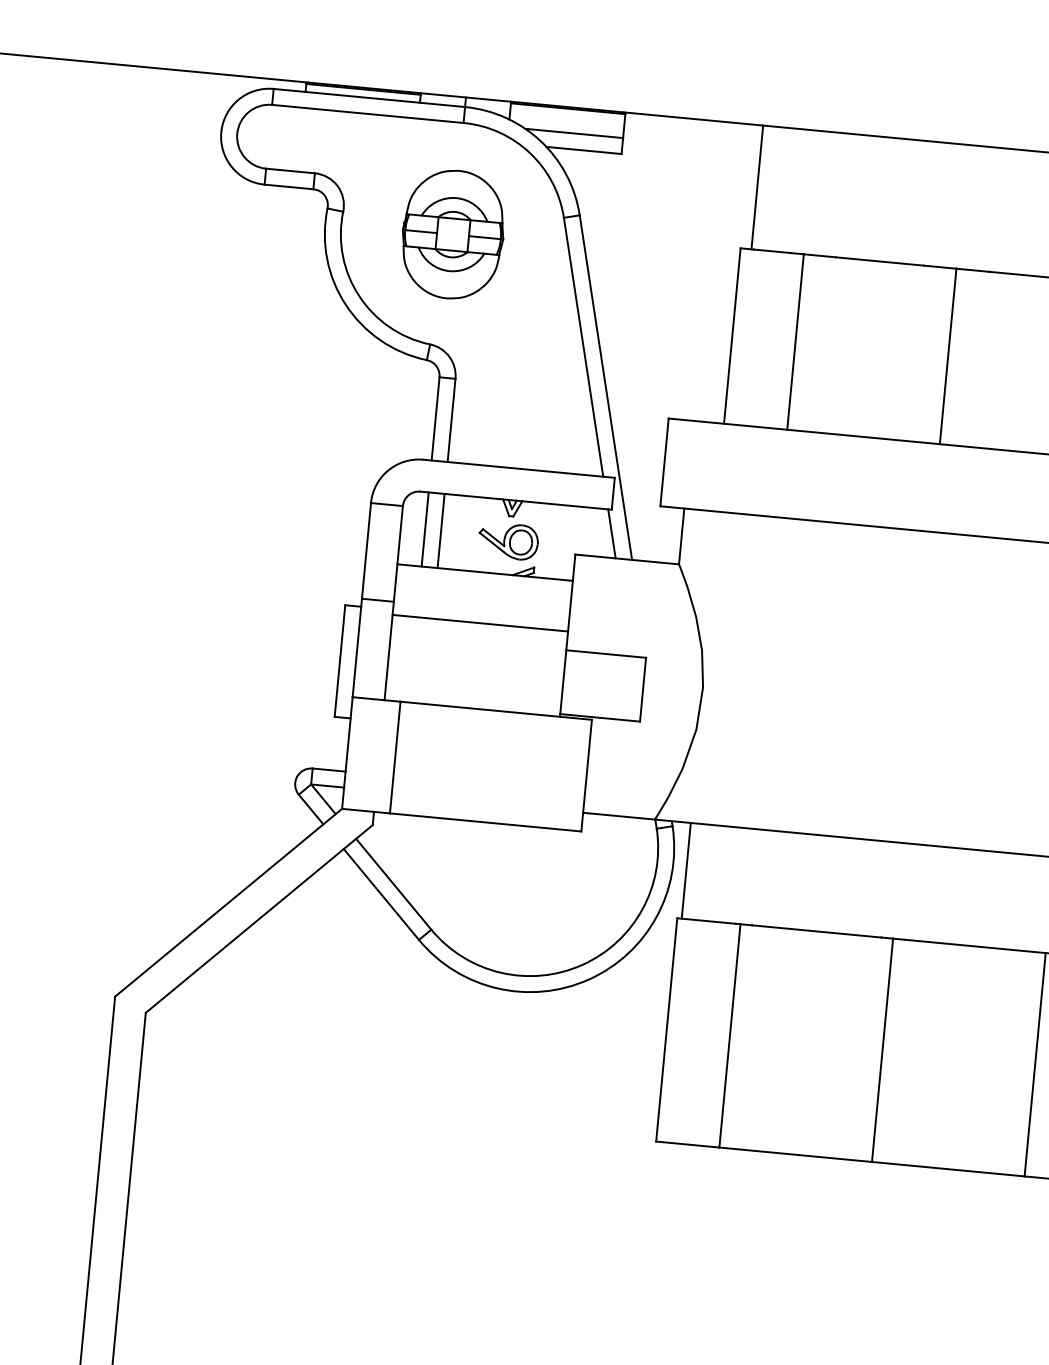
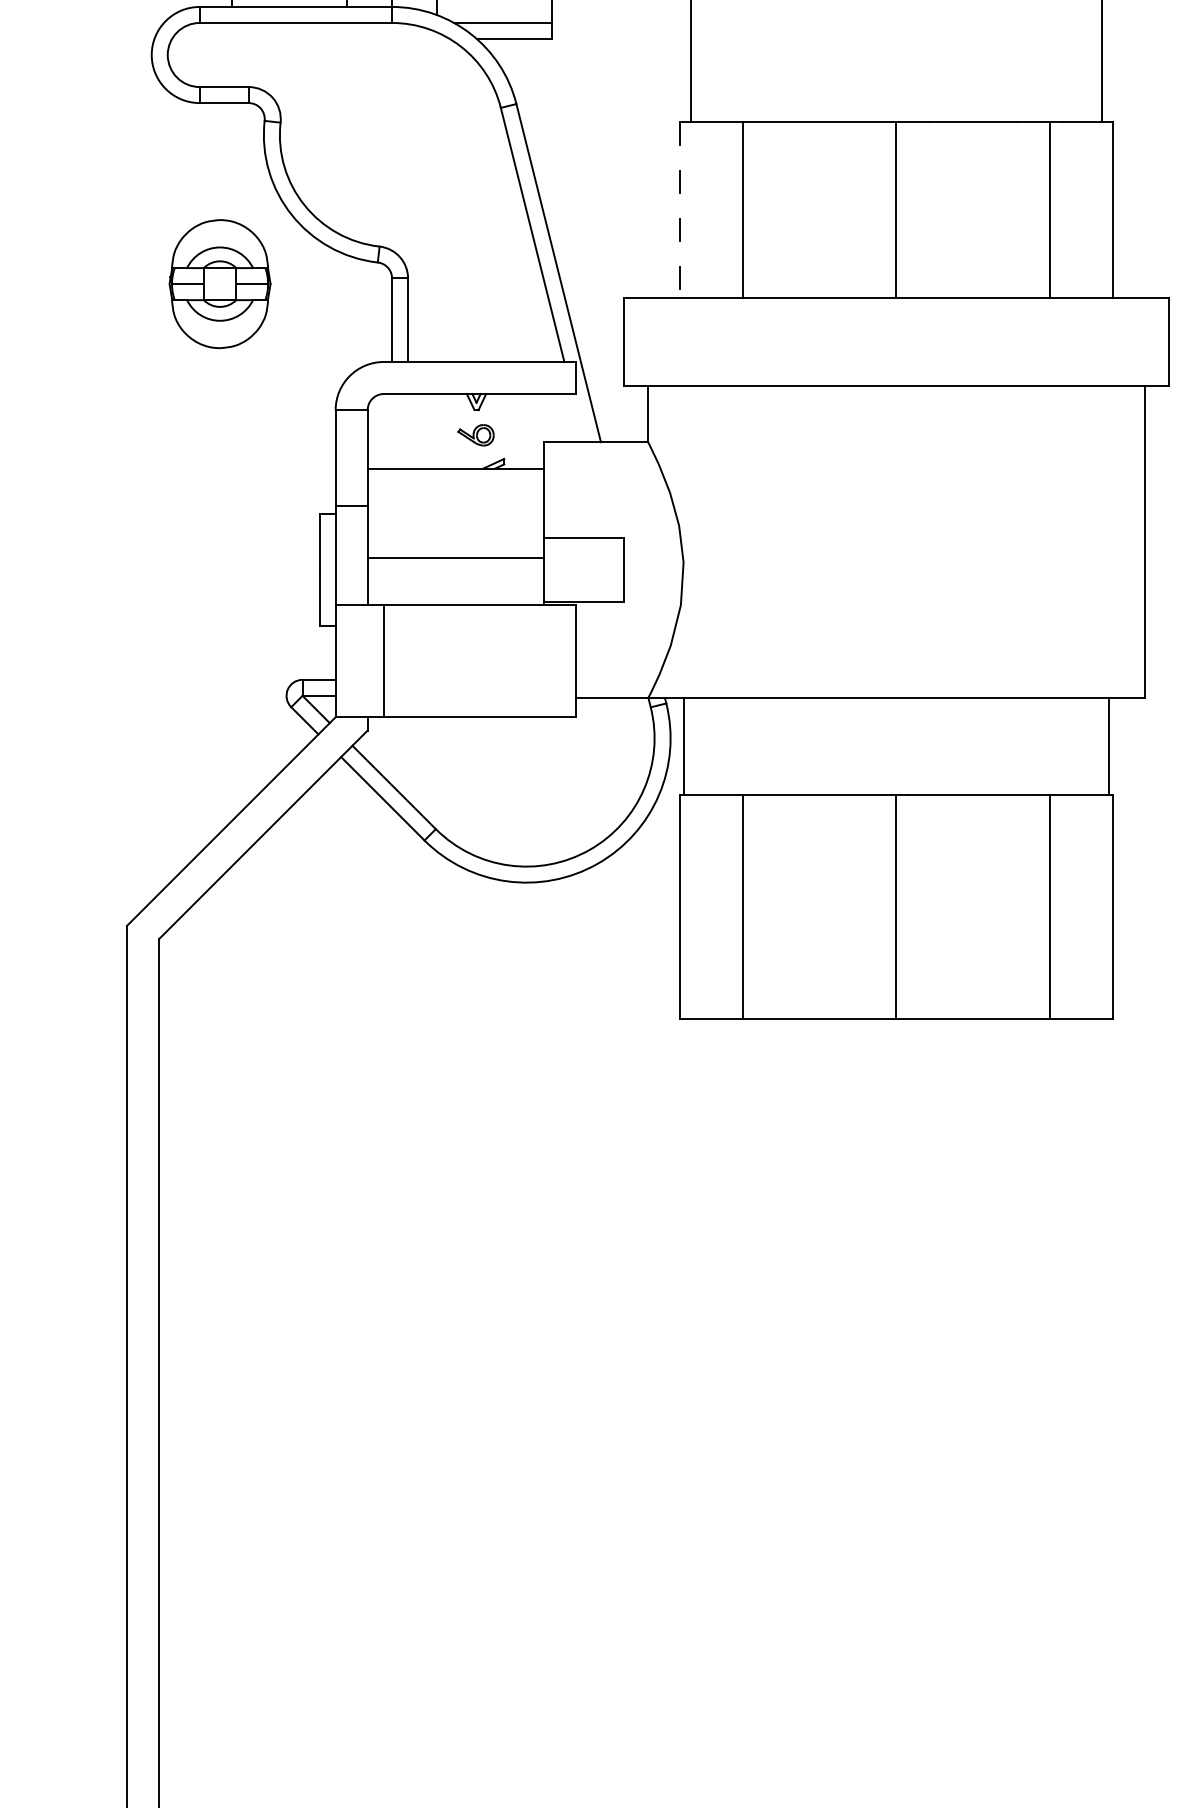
part: (452, 234) -> (219, 284), moved
line: (732, 336) -> (679, 210), solid -> dashed
line: (425, 529) -> (392, 431), removed
line: (441, 531) -> (408, 431), removed
line: (611, 534) -> (578, 418), removed
part: (507, 541) -> (475, 435), size x0.6
line: (480, 623) -> (455, 558), moved

